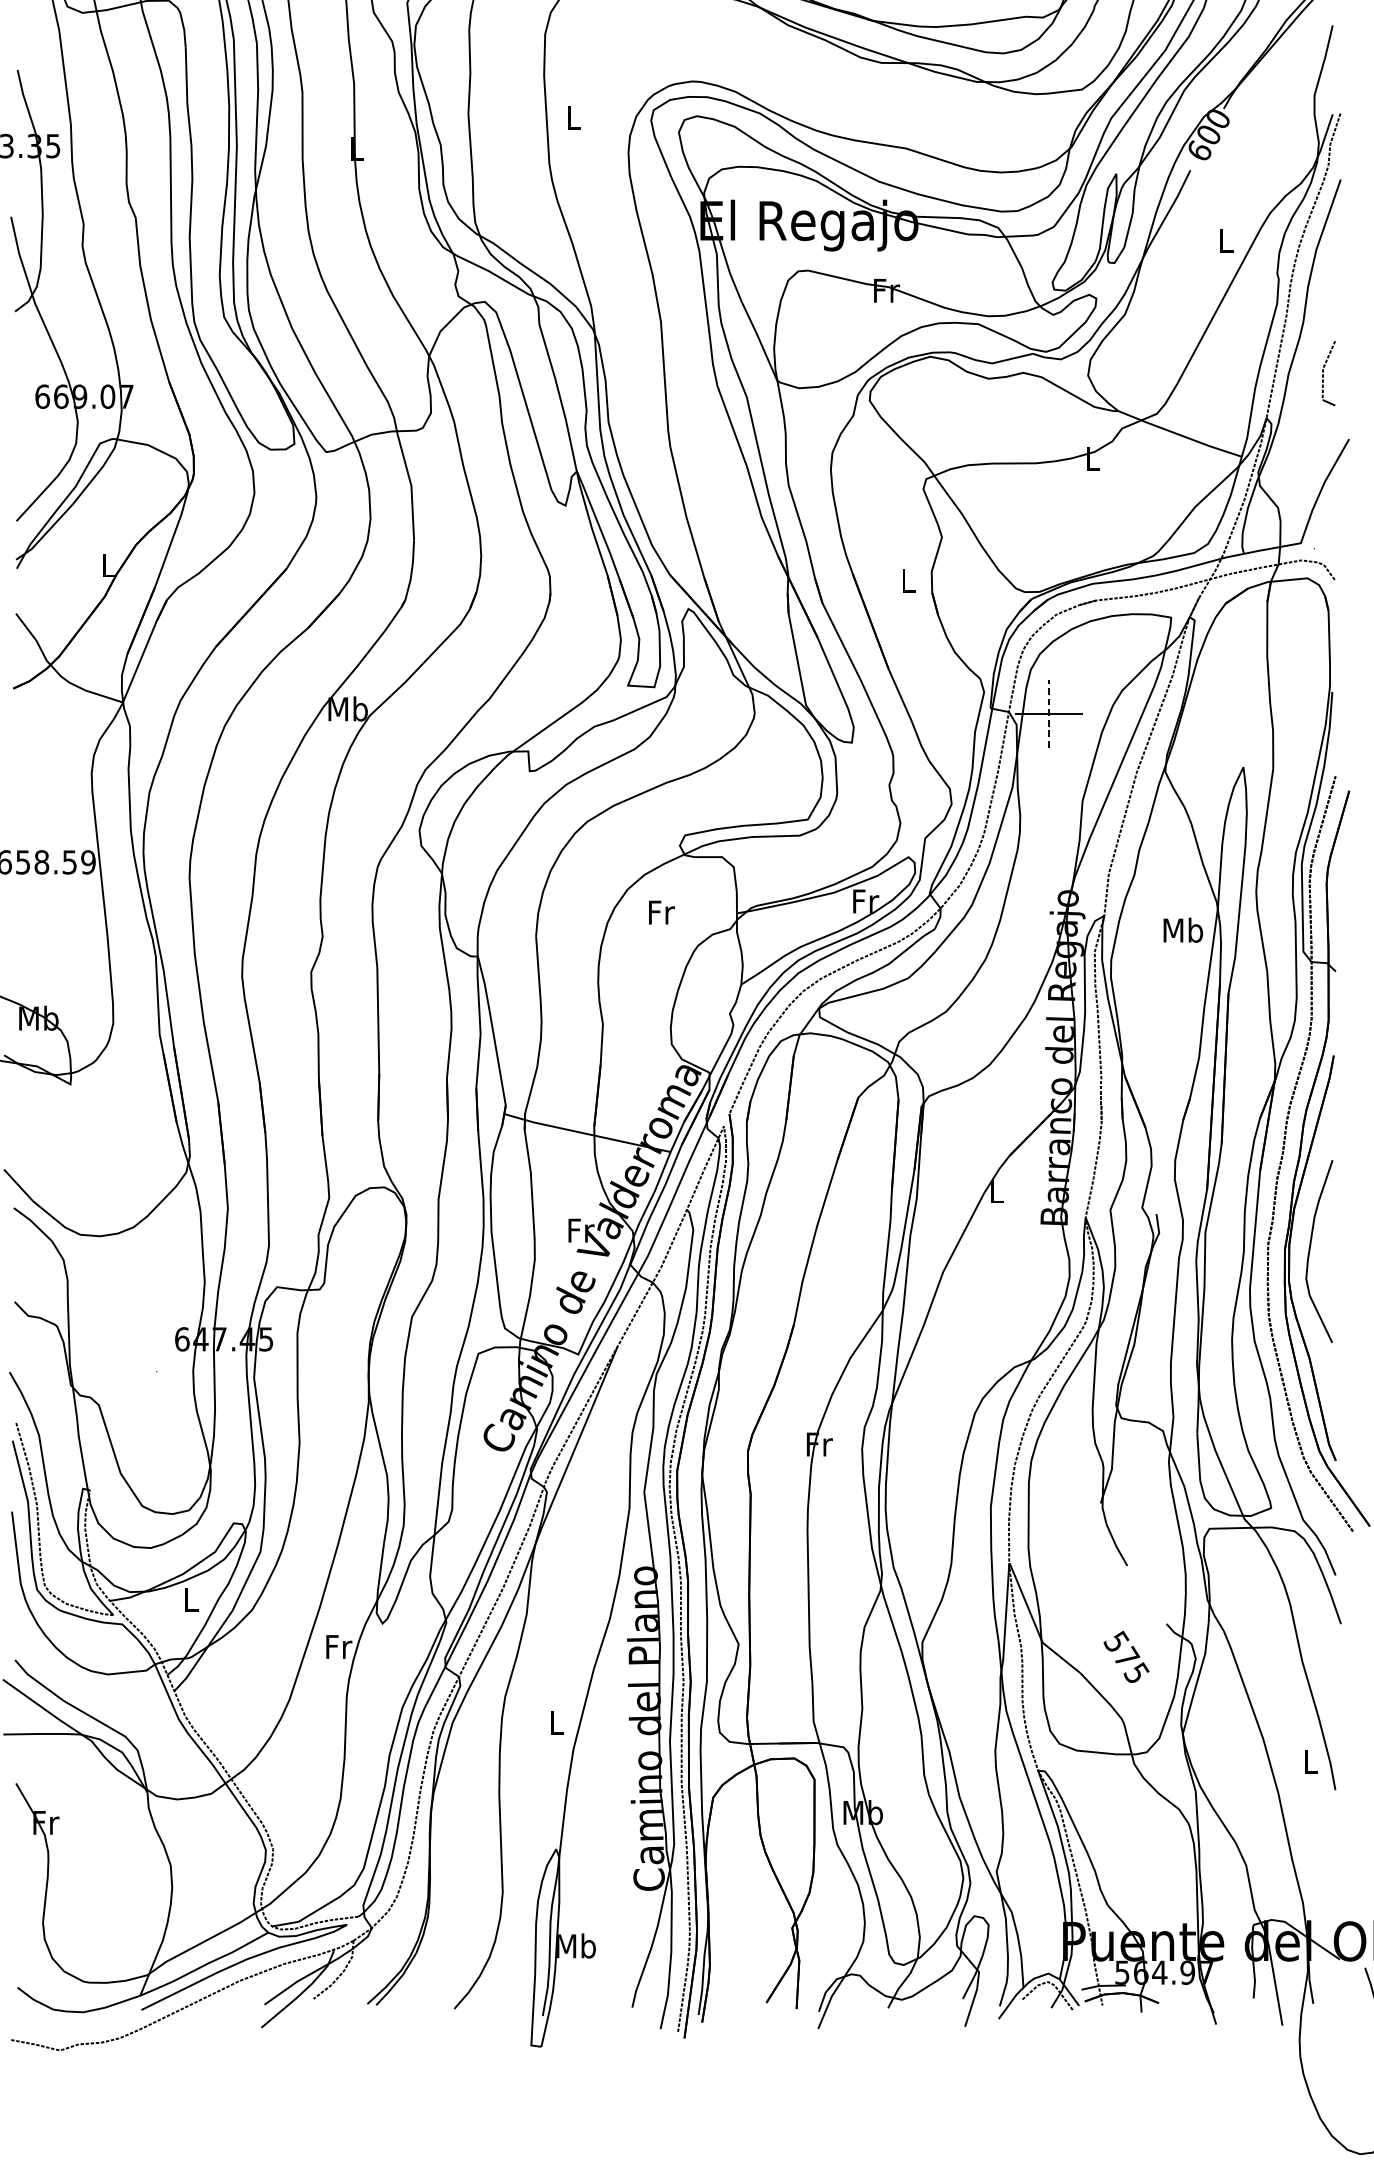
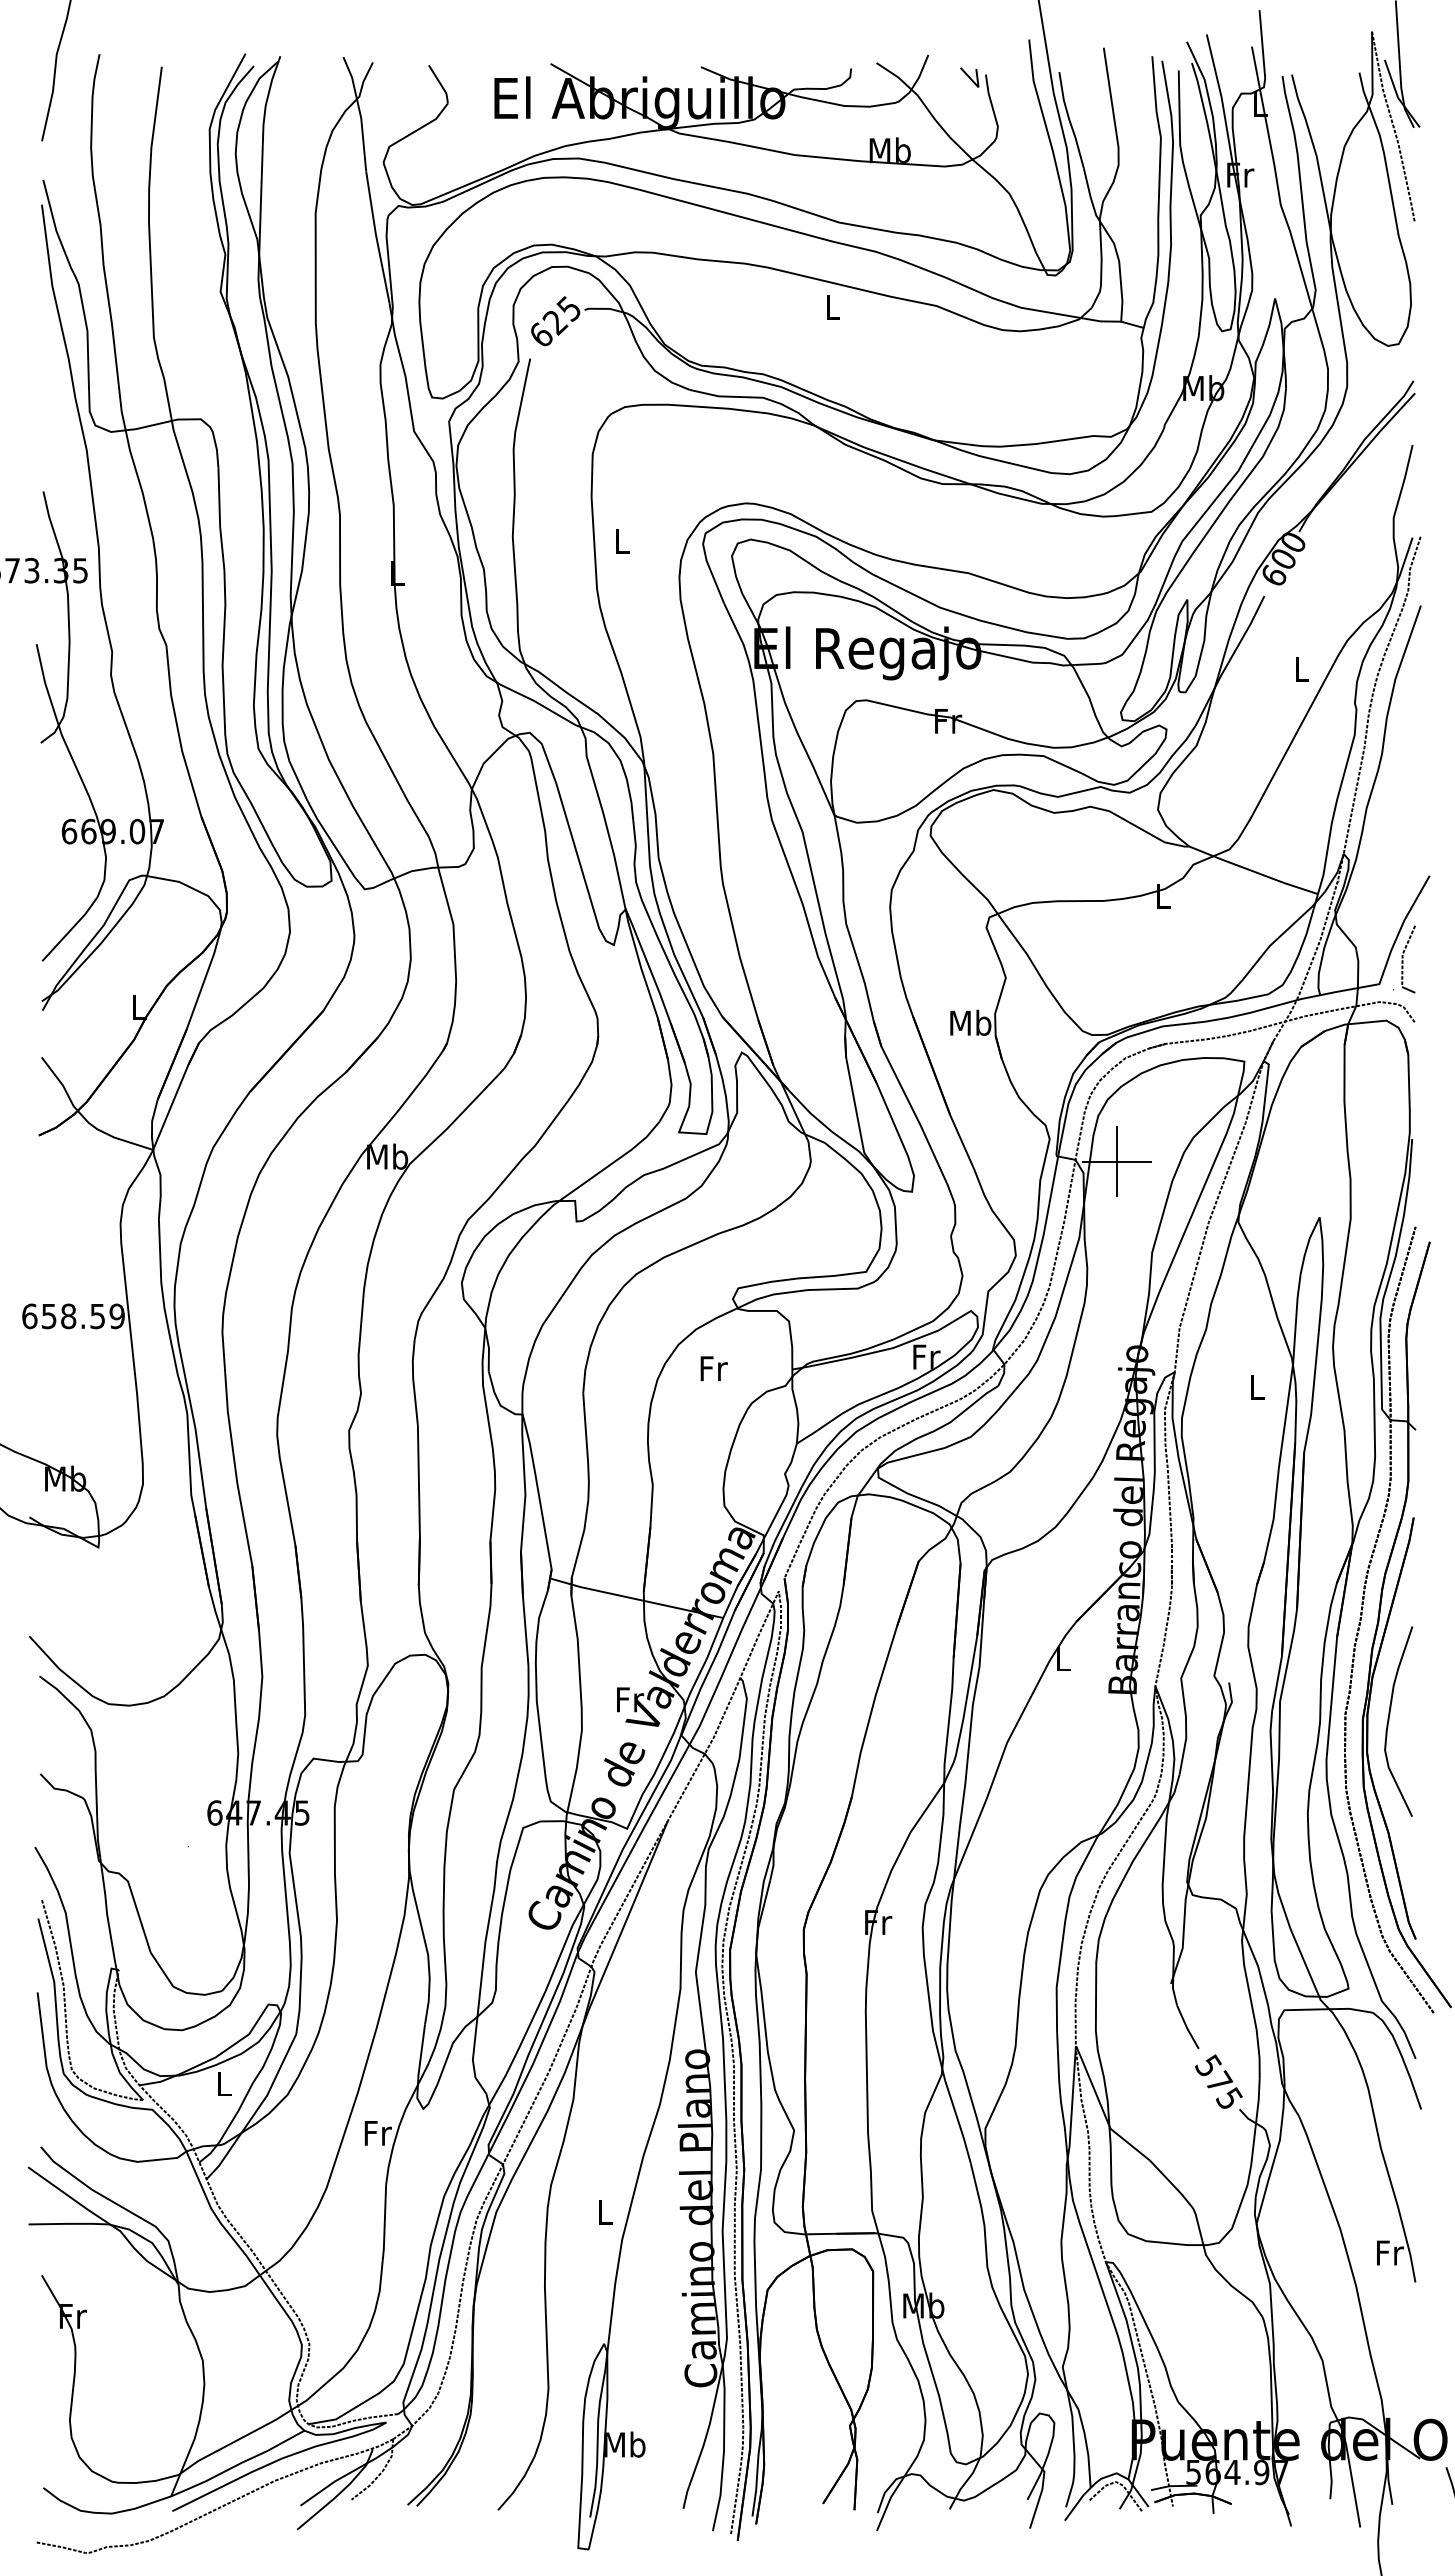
part: (1328, 373) -> (1408, 959), moved
text: (908, 580) -> (970, 1022), L -> Mb
line: (1048, 713) -> (1116, 1161), dashed -> solid
text: (1182, 930) -> (1256, 1387), Mb -> L
text: (1126, 1656) -> (1218, 2081), moved
text: (1311, 1761) -> (1390, 2252), L -> Fr

